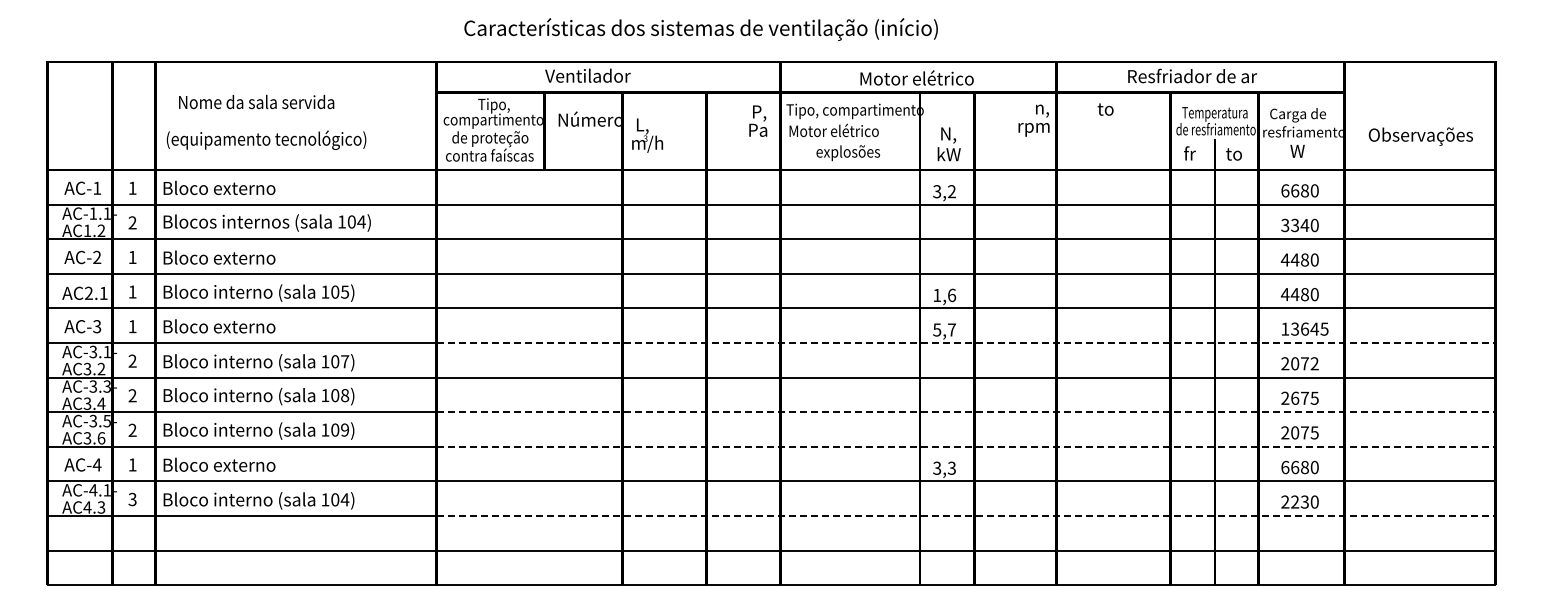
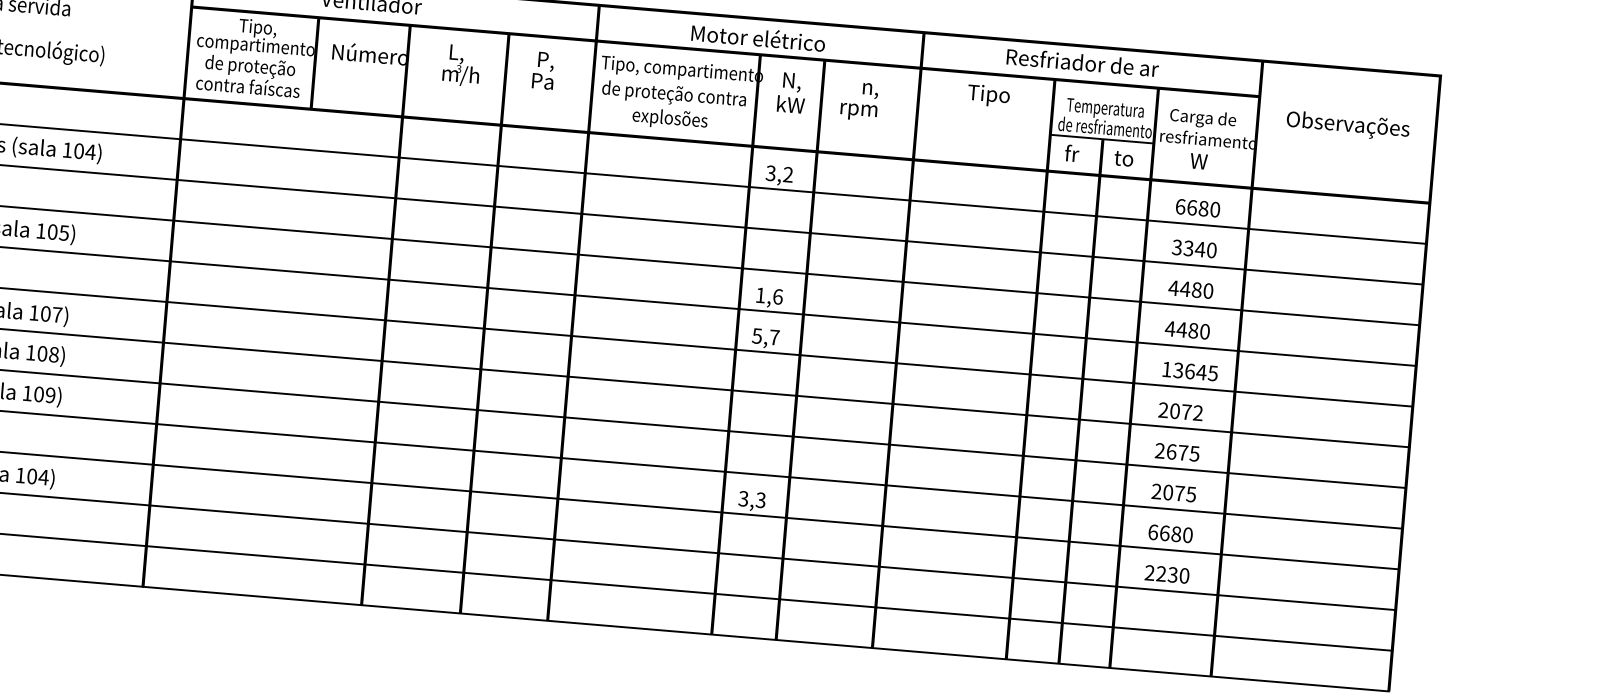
text: (1115, 110) -> (988, 95), to -> Tipo
text: (758, 120) -> (544, 69), moved
text: (1033, 120) -> (859, 101), moved
text: (850, 131) -> (674, 93), Motor elétrico -> de proteção contra
text: (647, 135) -> (461, 65), moved
text: (1420, 136) -> (1347, 125), moved
line: (1213, 139) -> (1101, 139), added
text: (948, 144) -> (791, 93), moved
line: (966, 343) -> (790, 354), dashed -> solid
line: (966, 412) -> (783, 436), dashed -> solid
line: (966, 446) -> (780, 476), dashed -> solid
line: (966, 515) -> (773, 557), dashed -> solid

